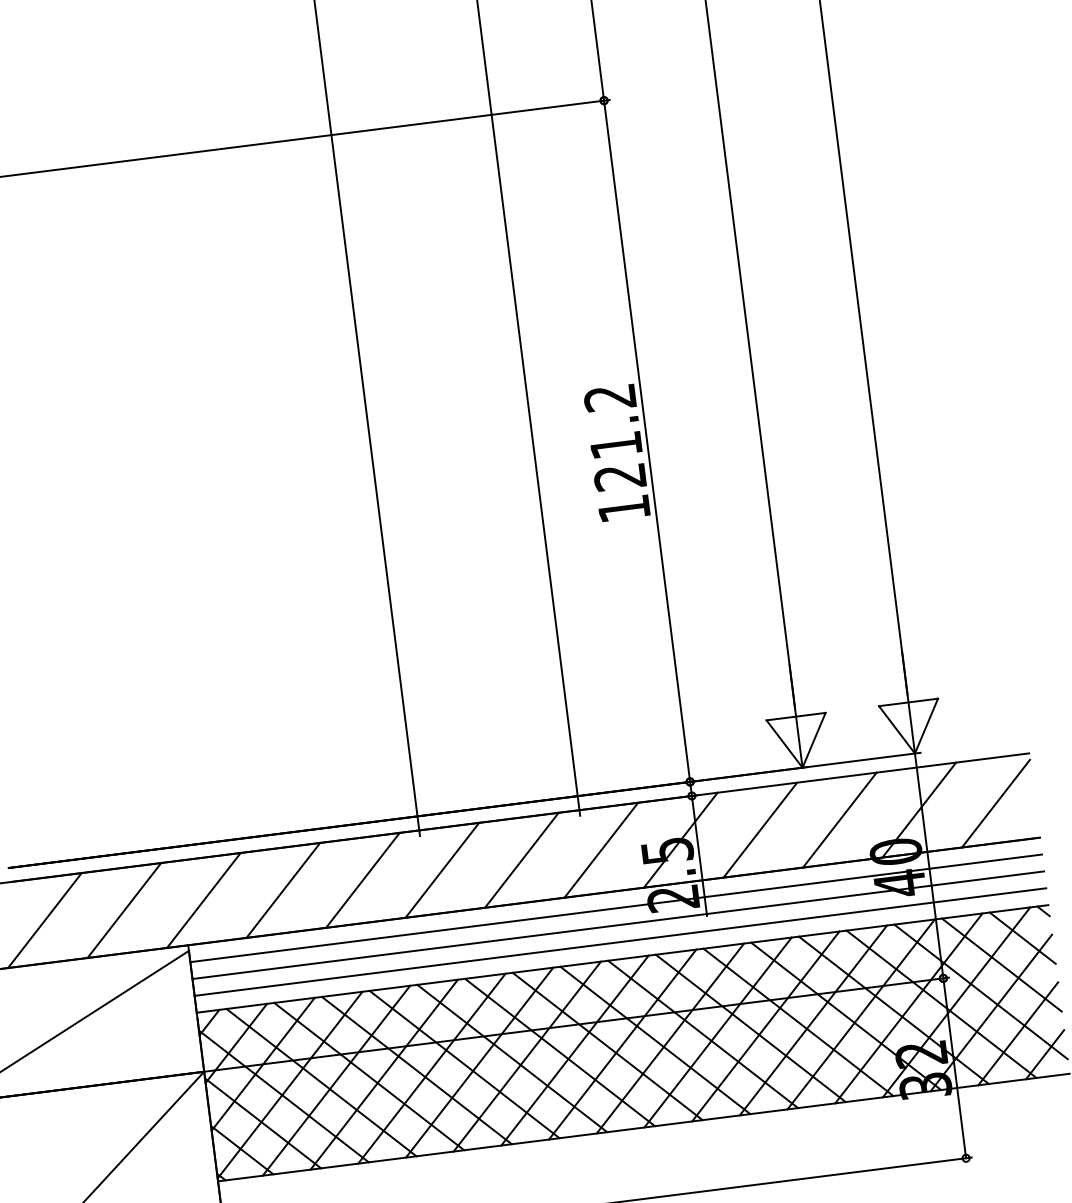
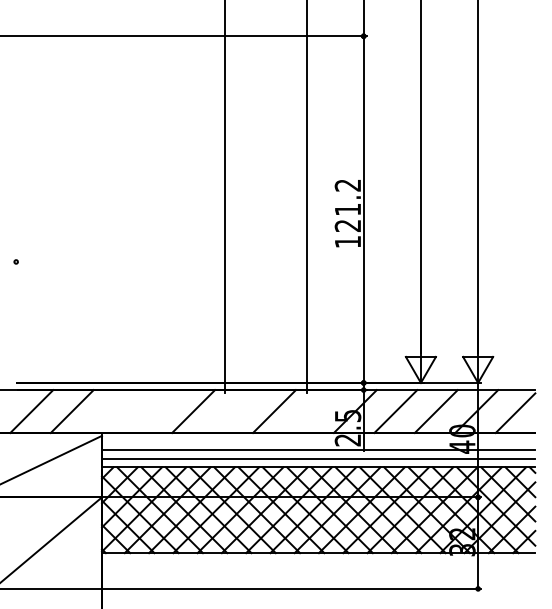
line: (600, 850) -> (314, 411), removed
line: (441, 870) -> (233, 411), removed
line: (282, 890) -> (152, 411), removed
line: (203, 900) -> (112, 411), removed
line: (615, 908) -> (318, 441), removed

